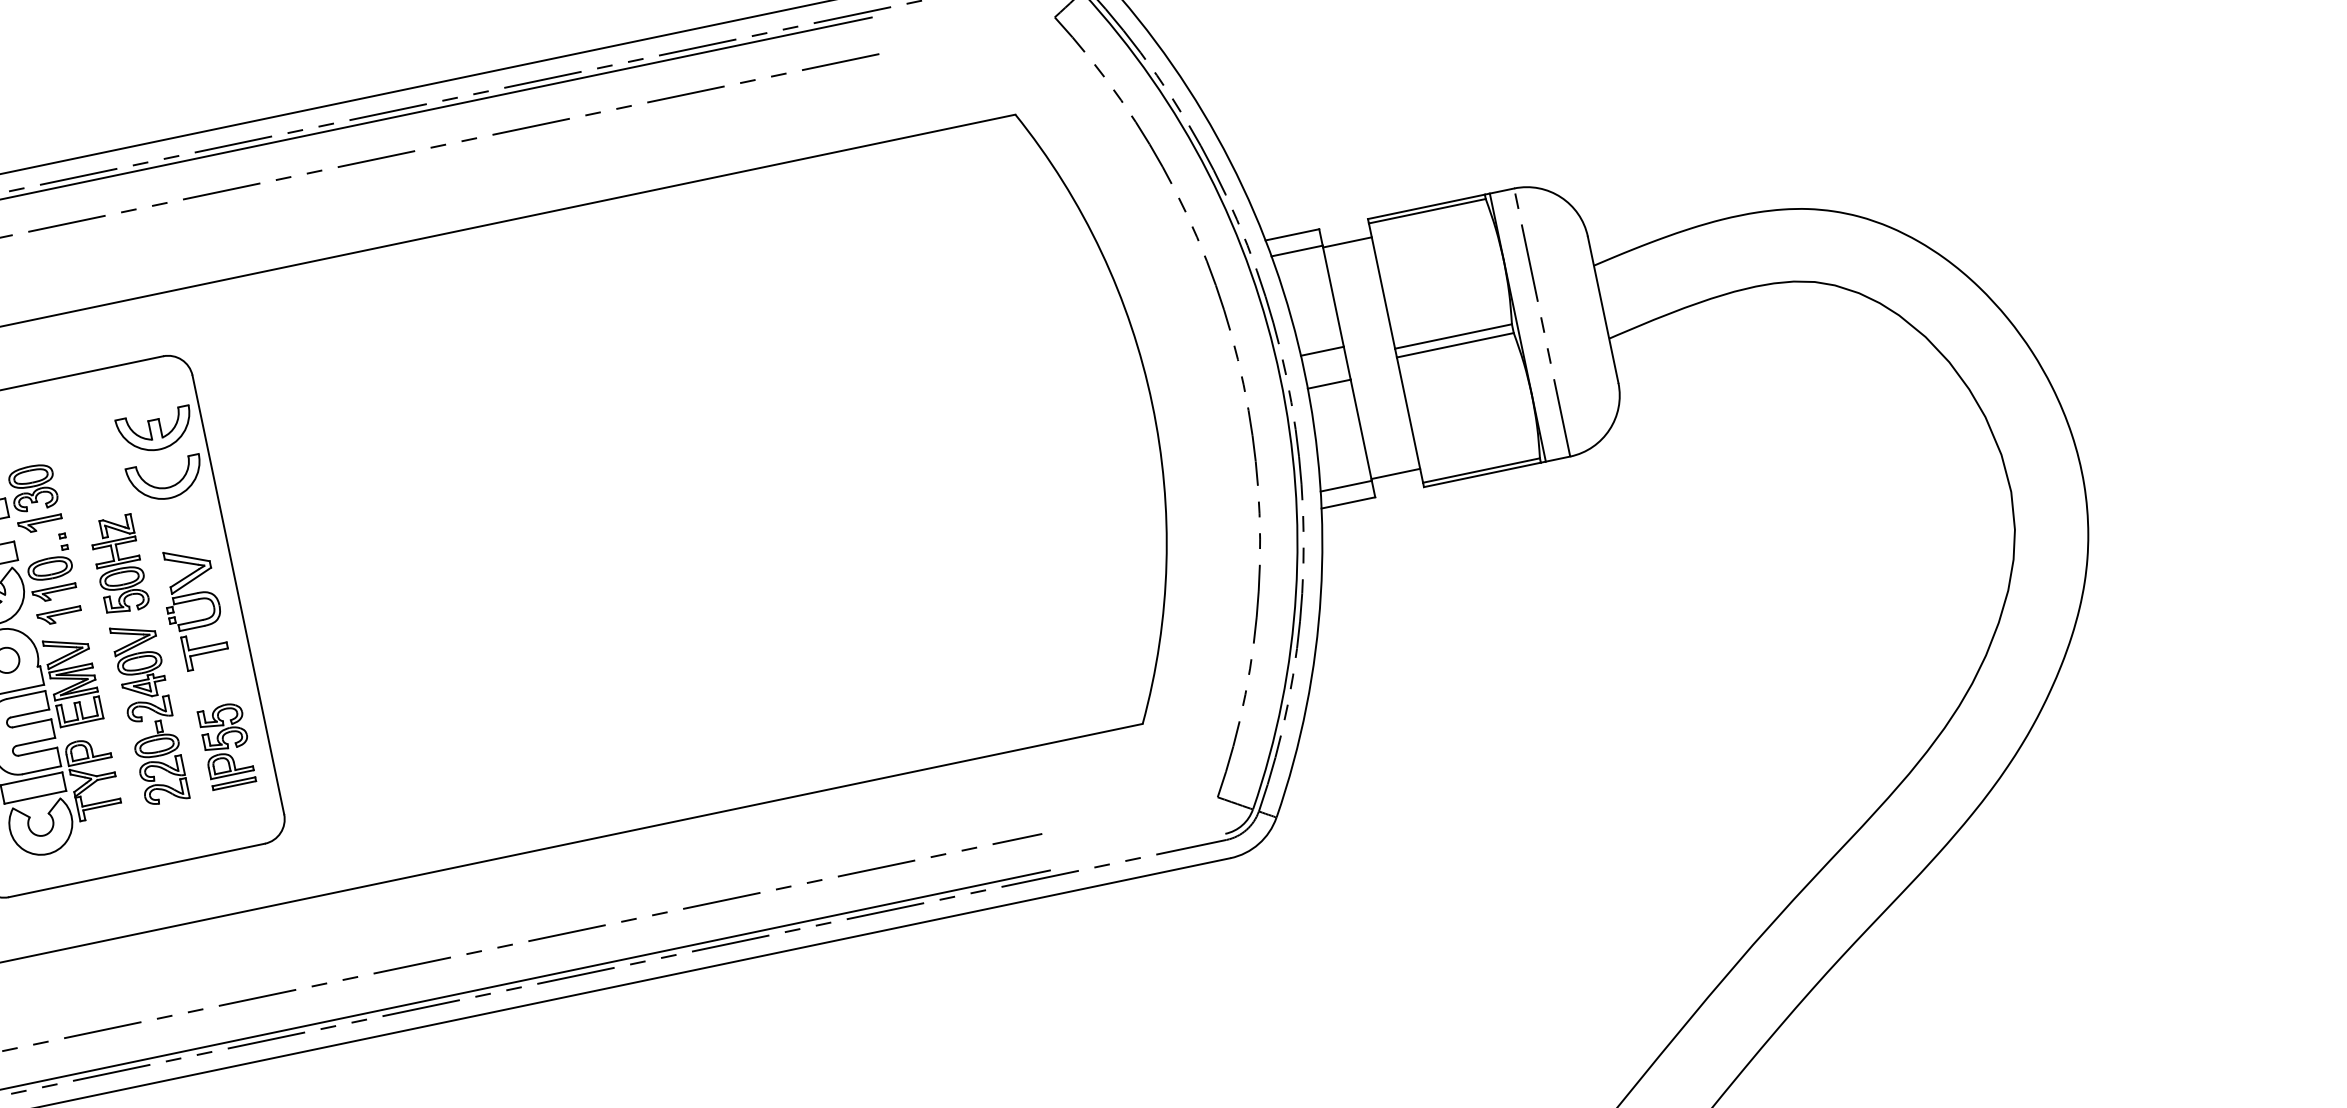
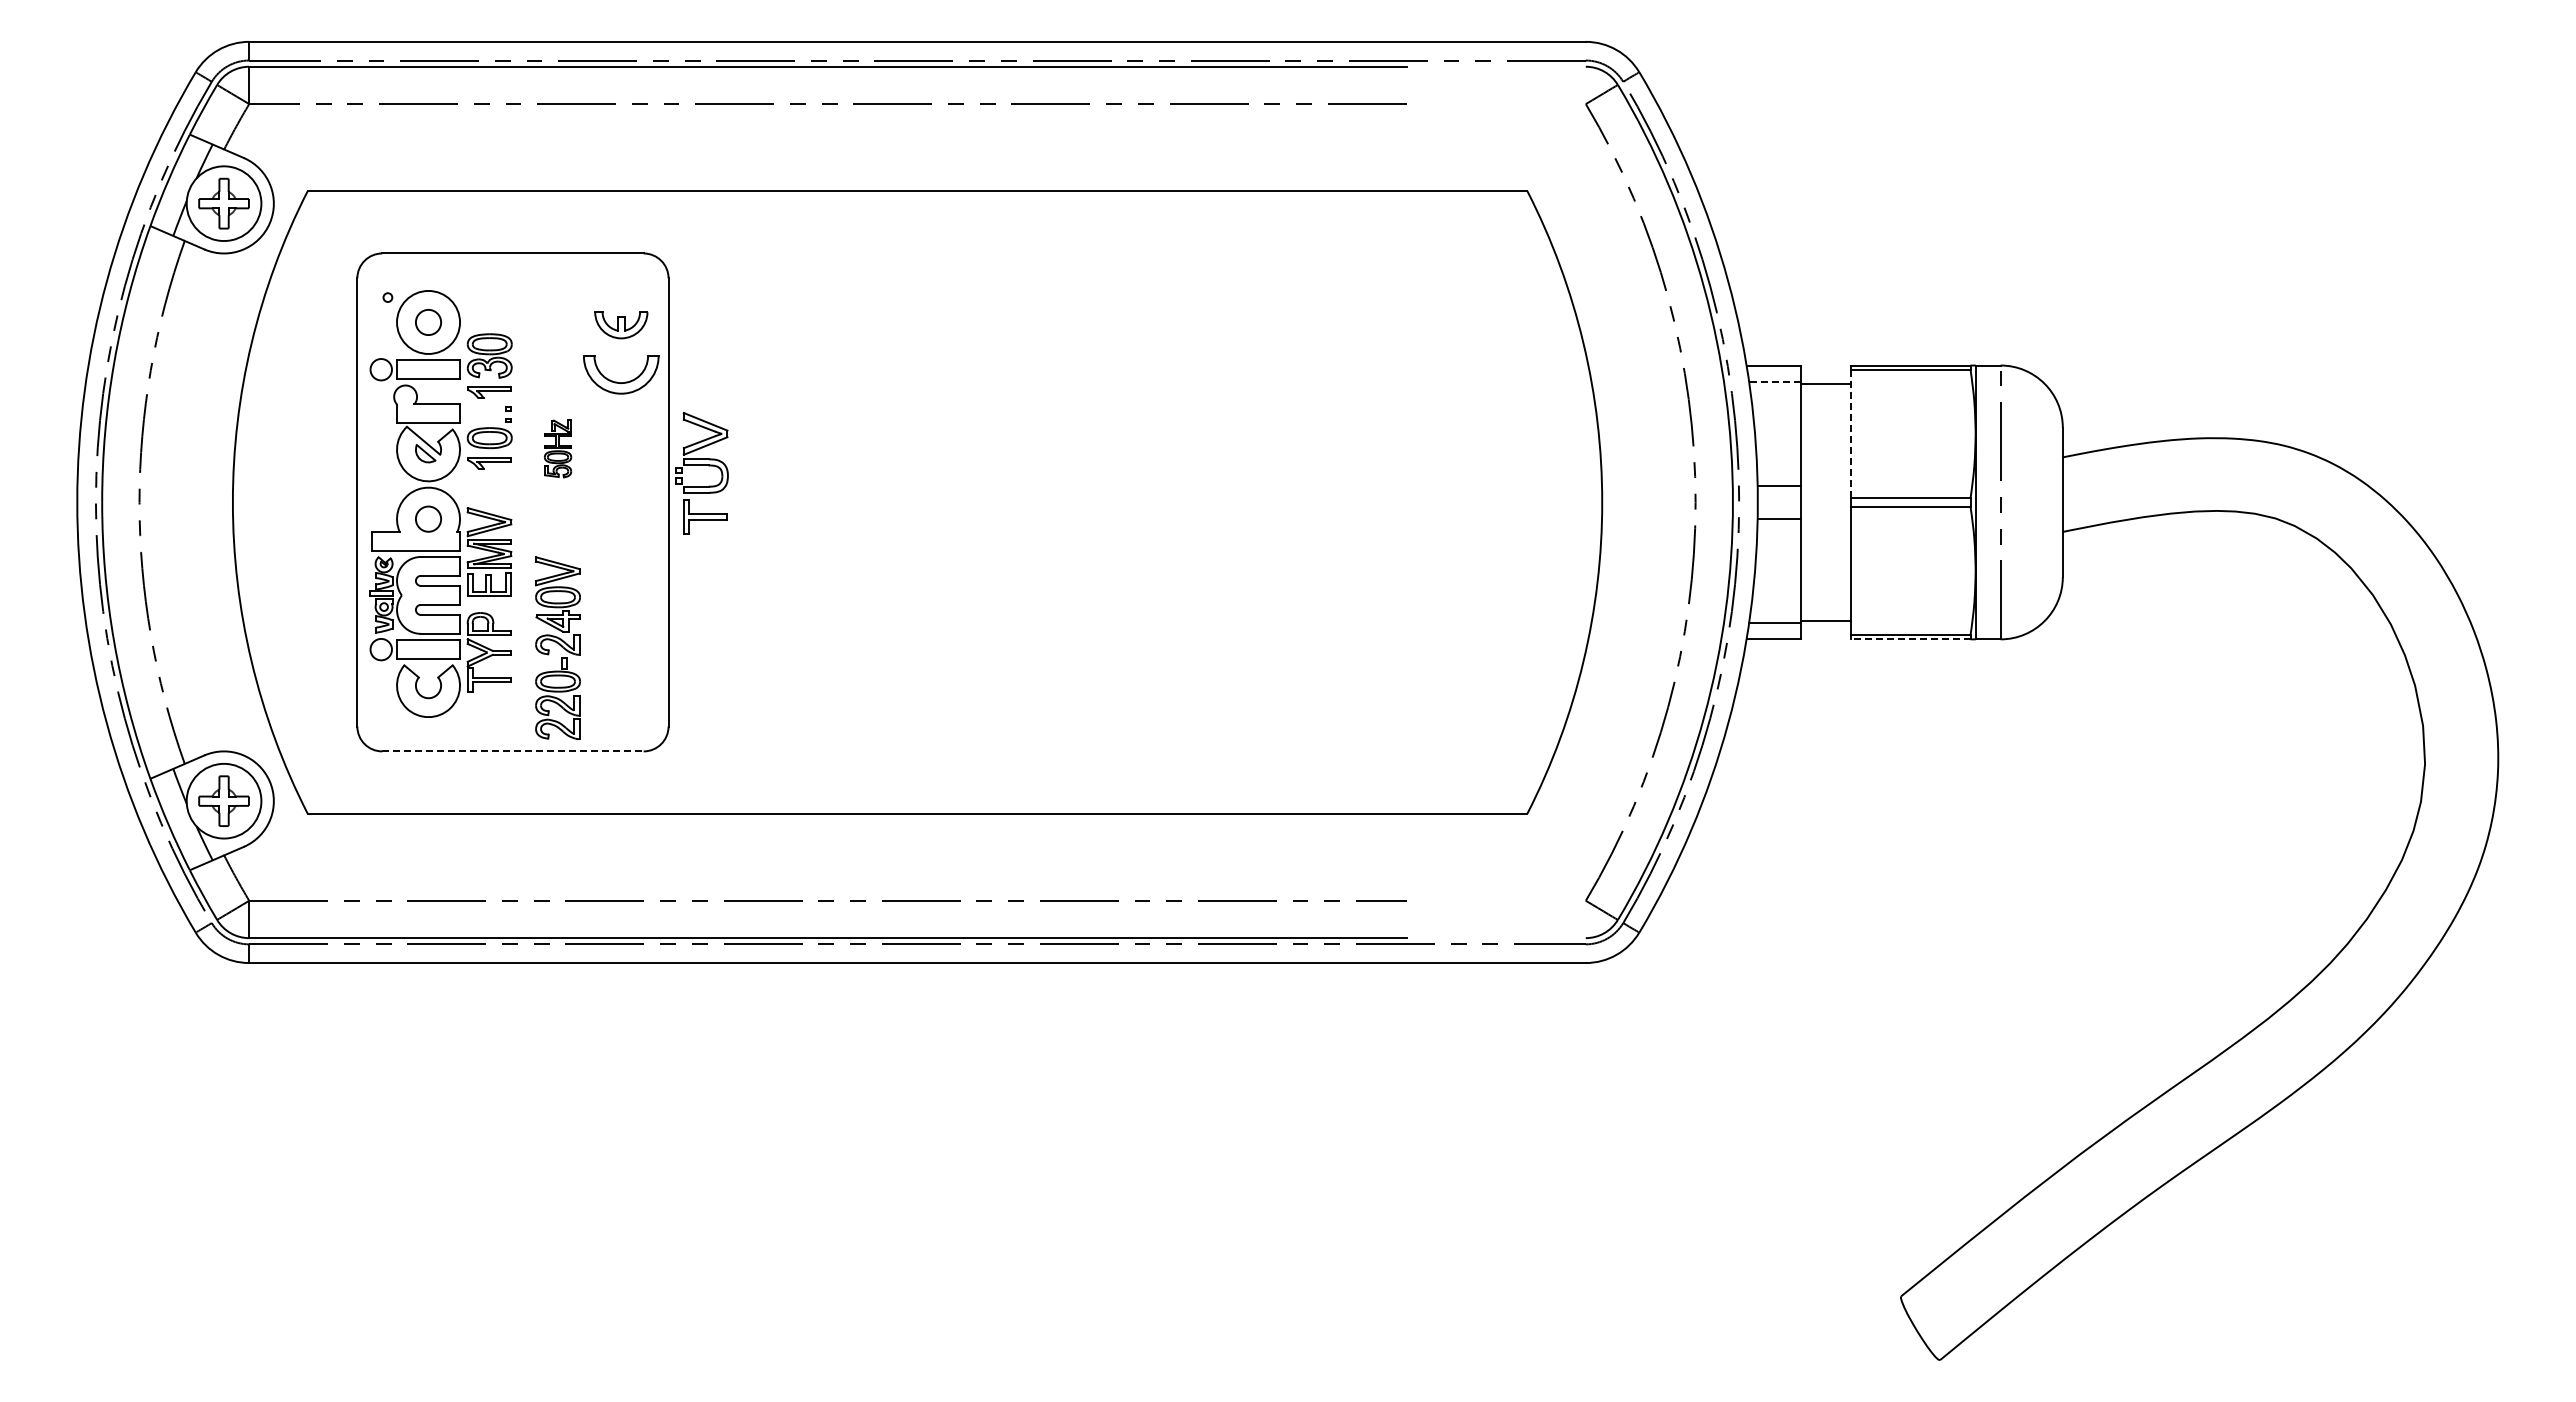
line: (1296, 251) -> (1774, 382), solid -> dashed
line: (1382, 285) -> (1851, 433), solid -> dashed
part: (156, 431) -> (621, 325), size x0.7
line: (1482, 475) -> (1910, 639), solid -> dashed
part: (118, 564) -> (557, 448), size x0.6
part: (191, 600) -> (701, 465), moved
part: (59, 615) -> (489, 486), removed
part: (149, 712) -> (557, 647), moved
part: (226, 745) -> (626, 647), removed
line: (136, 870) -> (512, 751), solid -> dashed

